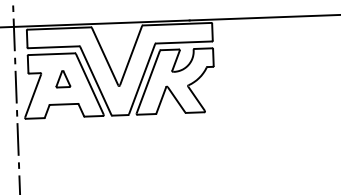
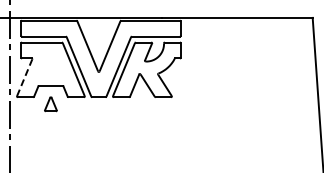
part: (62, 79) -> (50, 104), moved
line: (32, 95) -> (24, 77), solid -> dashed

